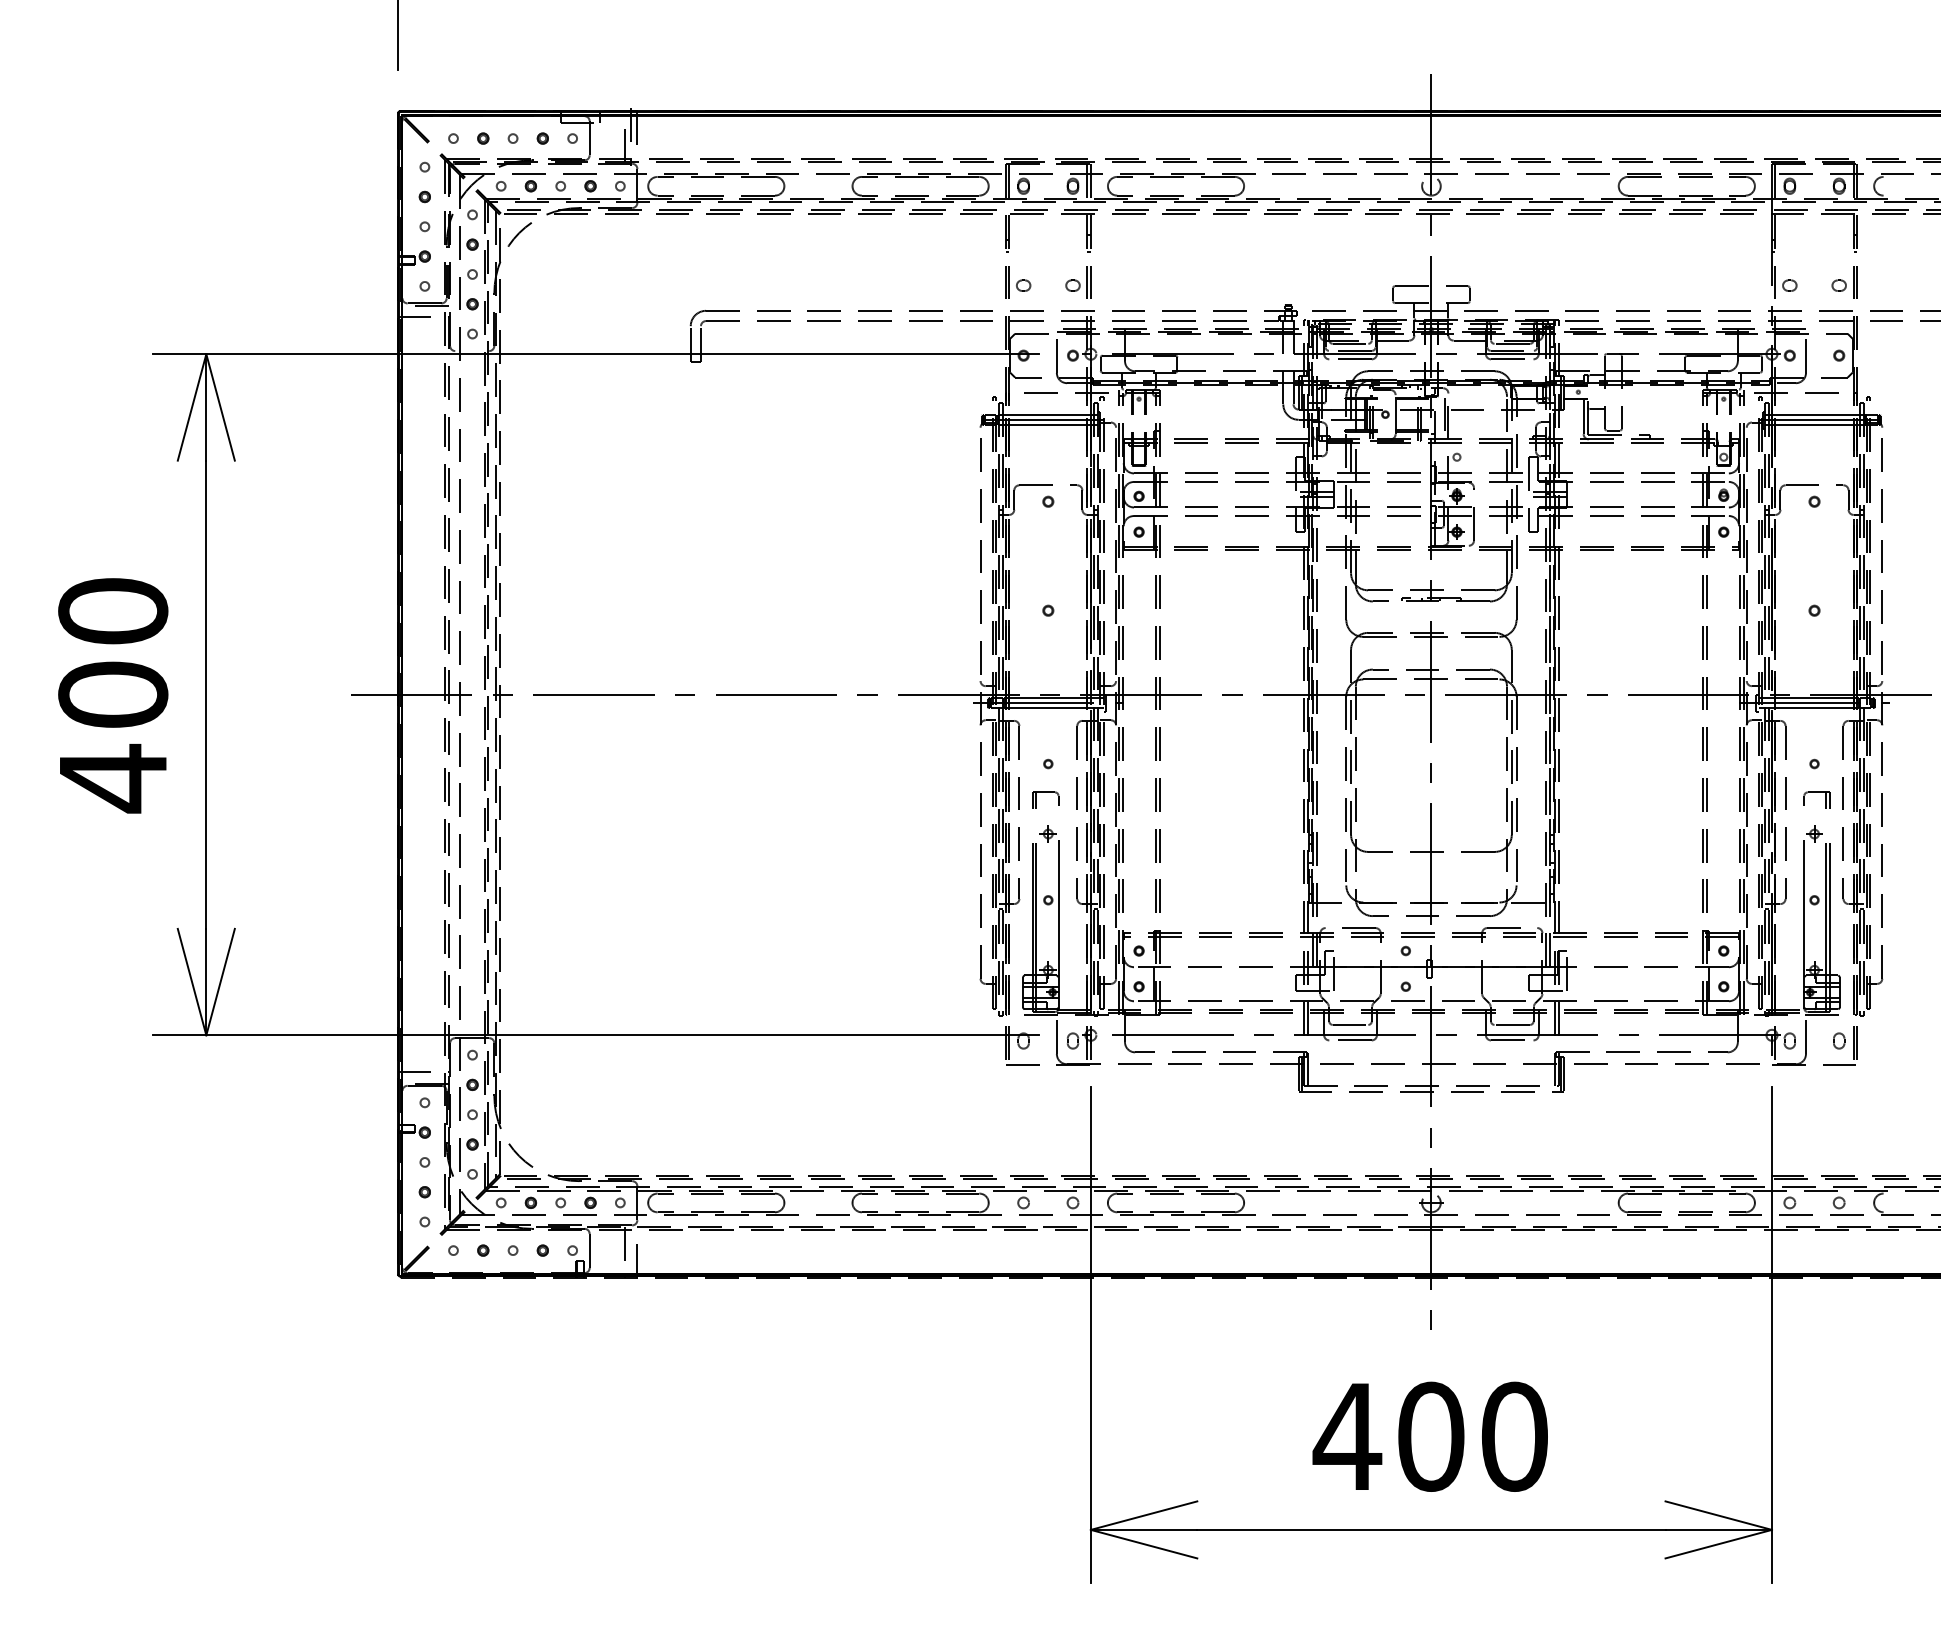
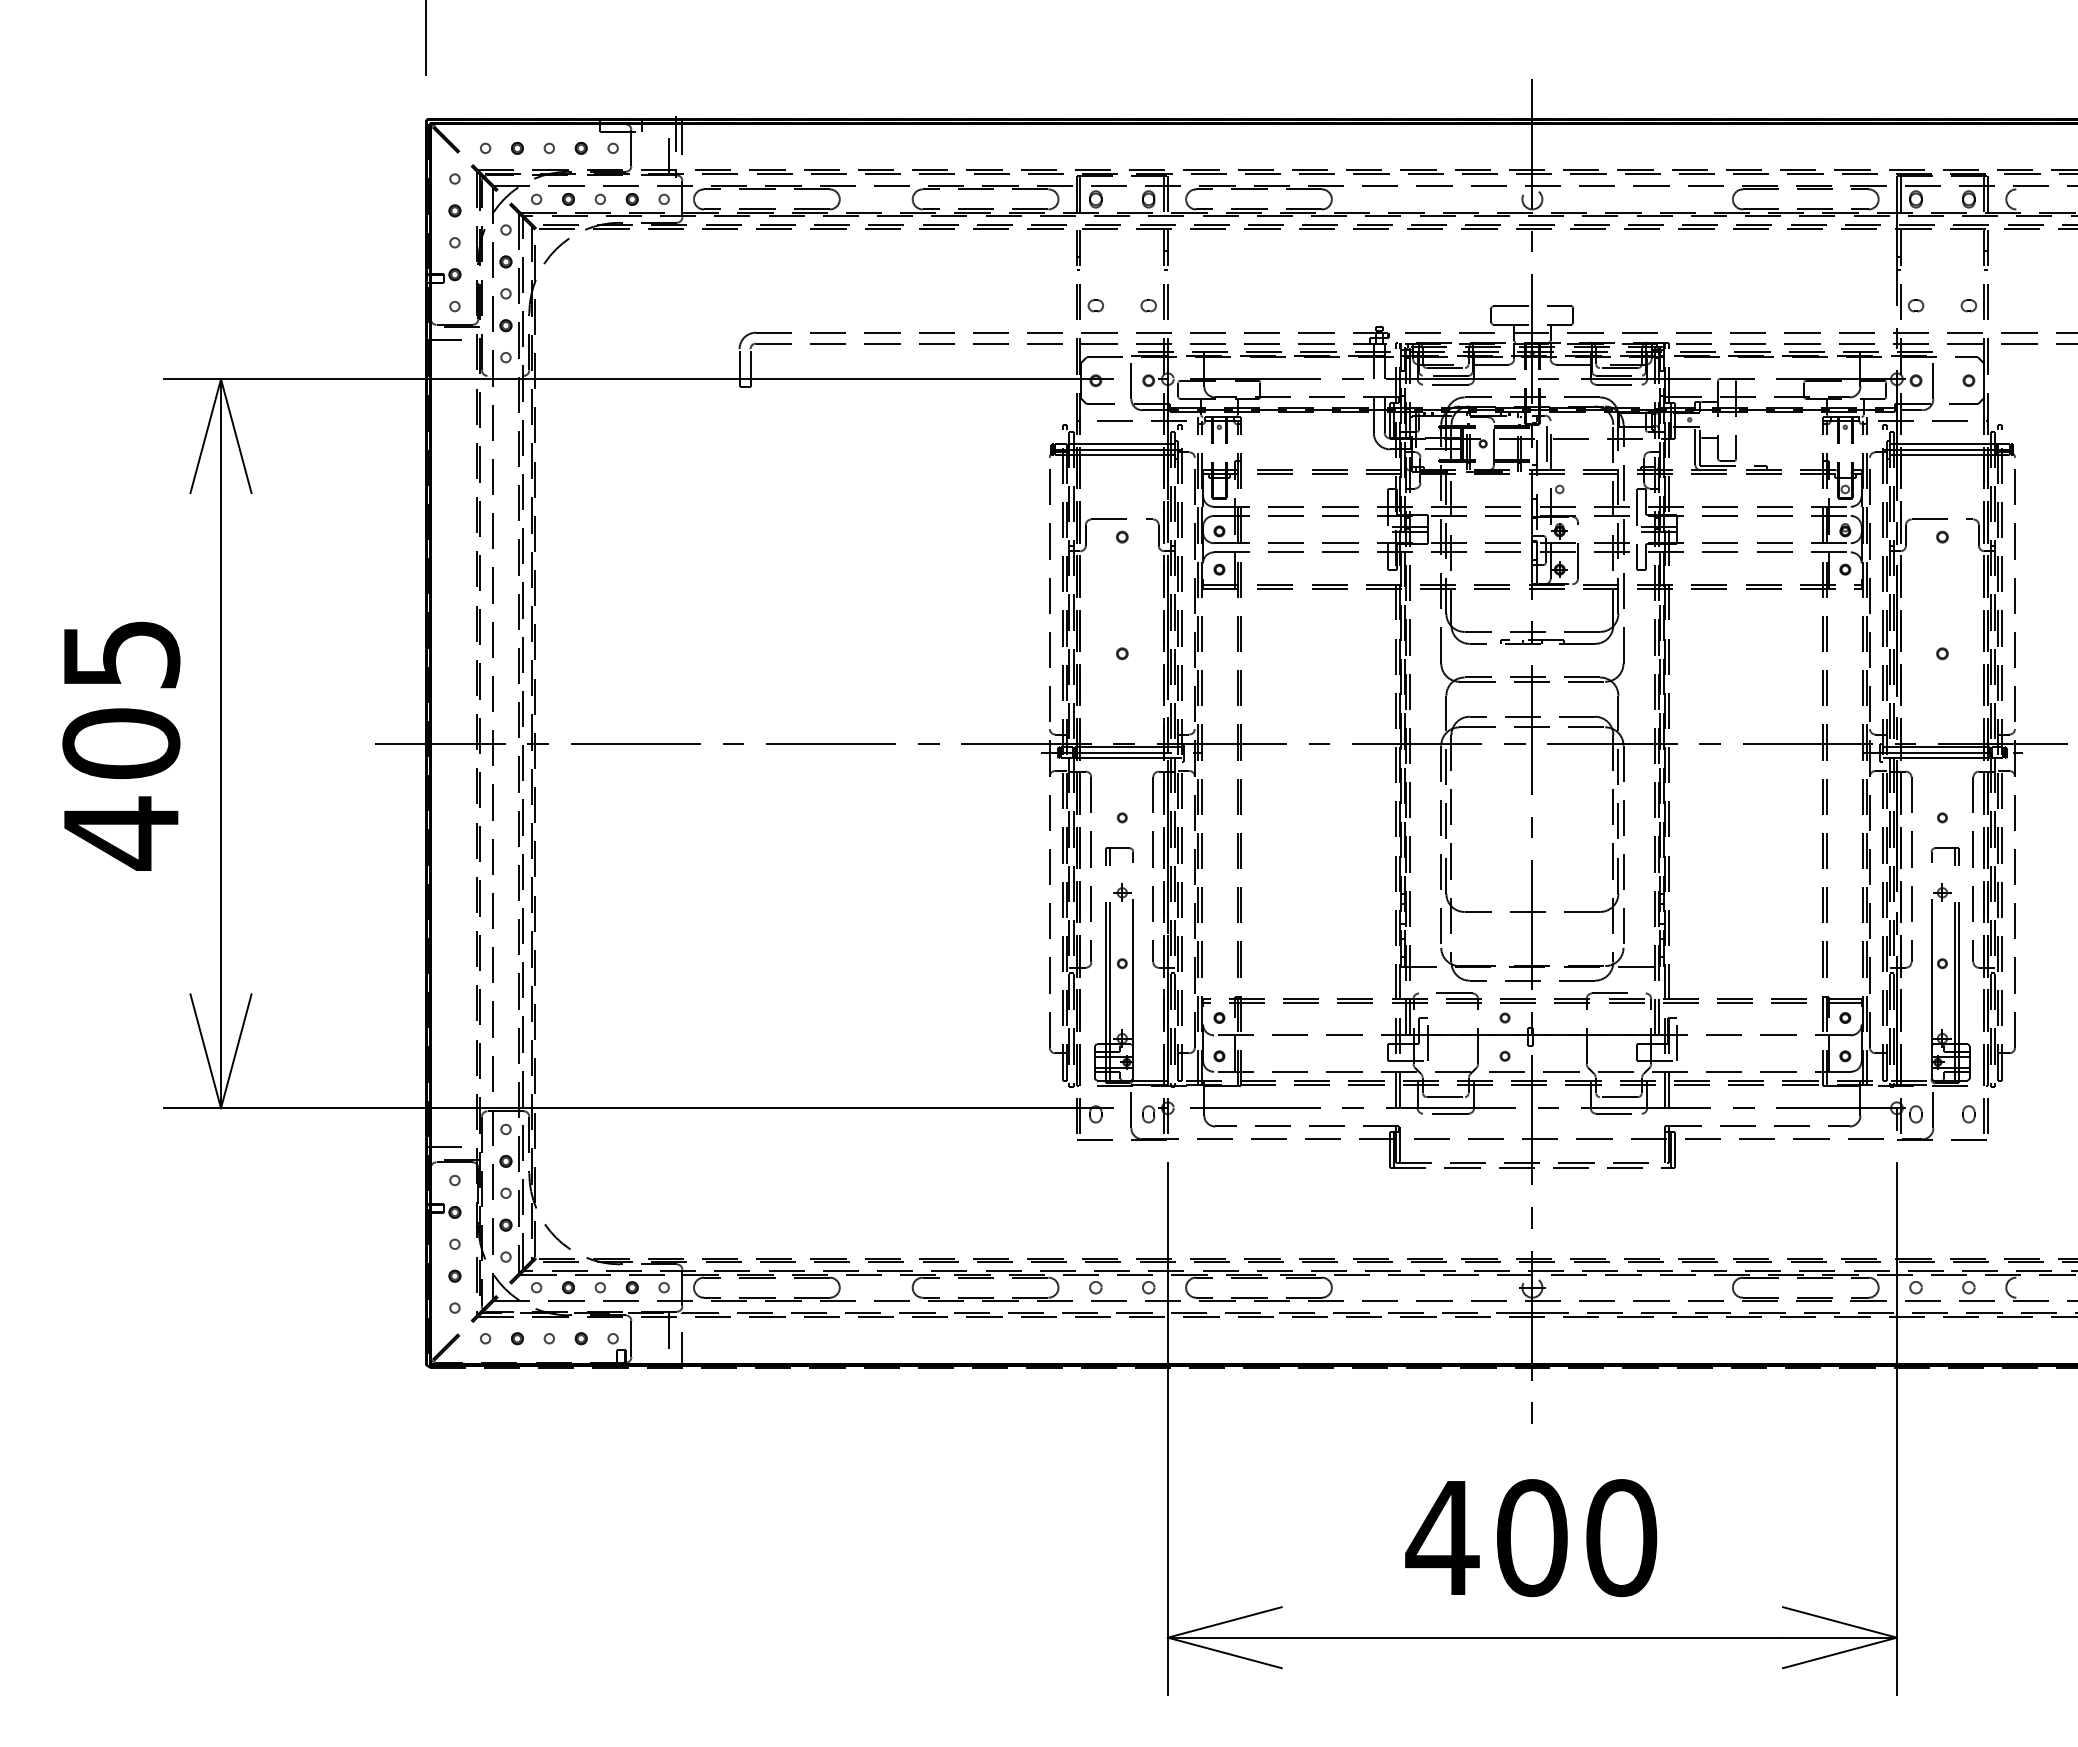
text: (113, 611) -> (121, 654), 400 -> 405

